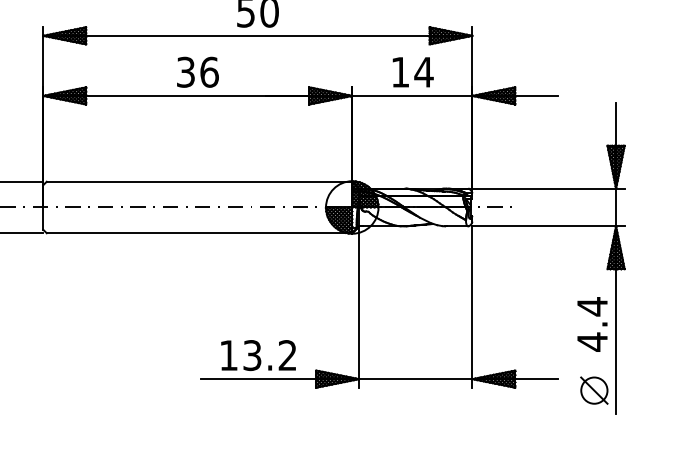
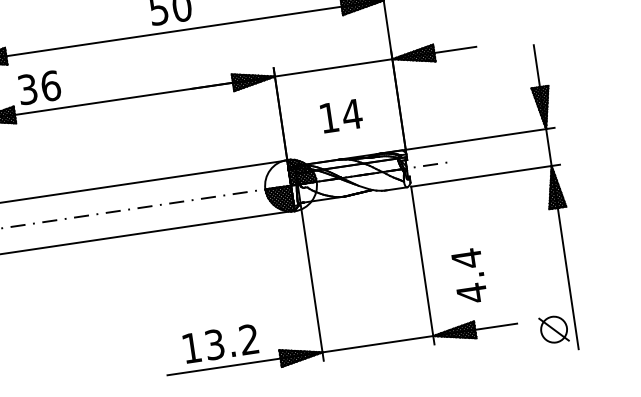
text: (197, 71) -> (39, 87), moved
text: (412, 72) -> (340, 116), moved
text: (592, 324) -> (469, 276), moved

